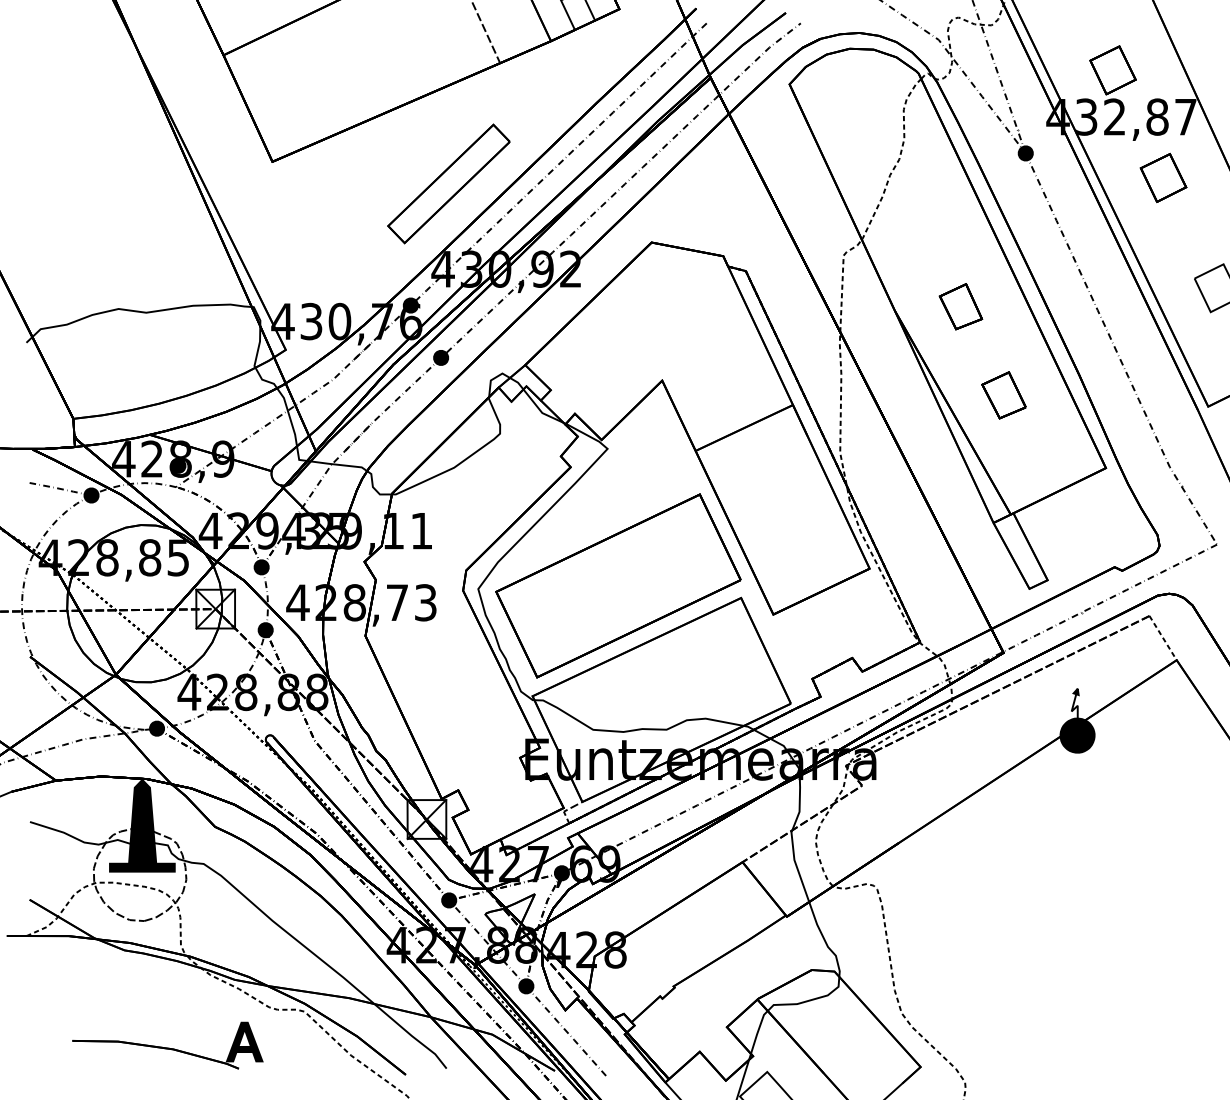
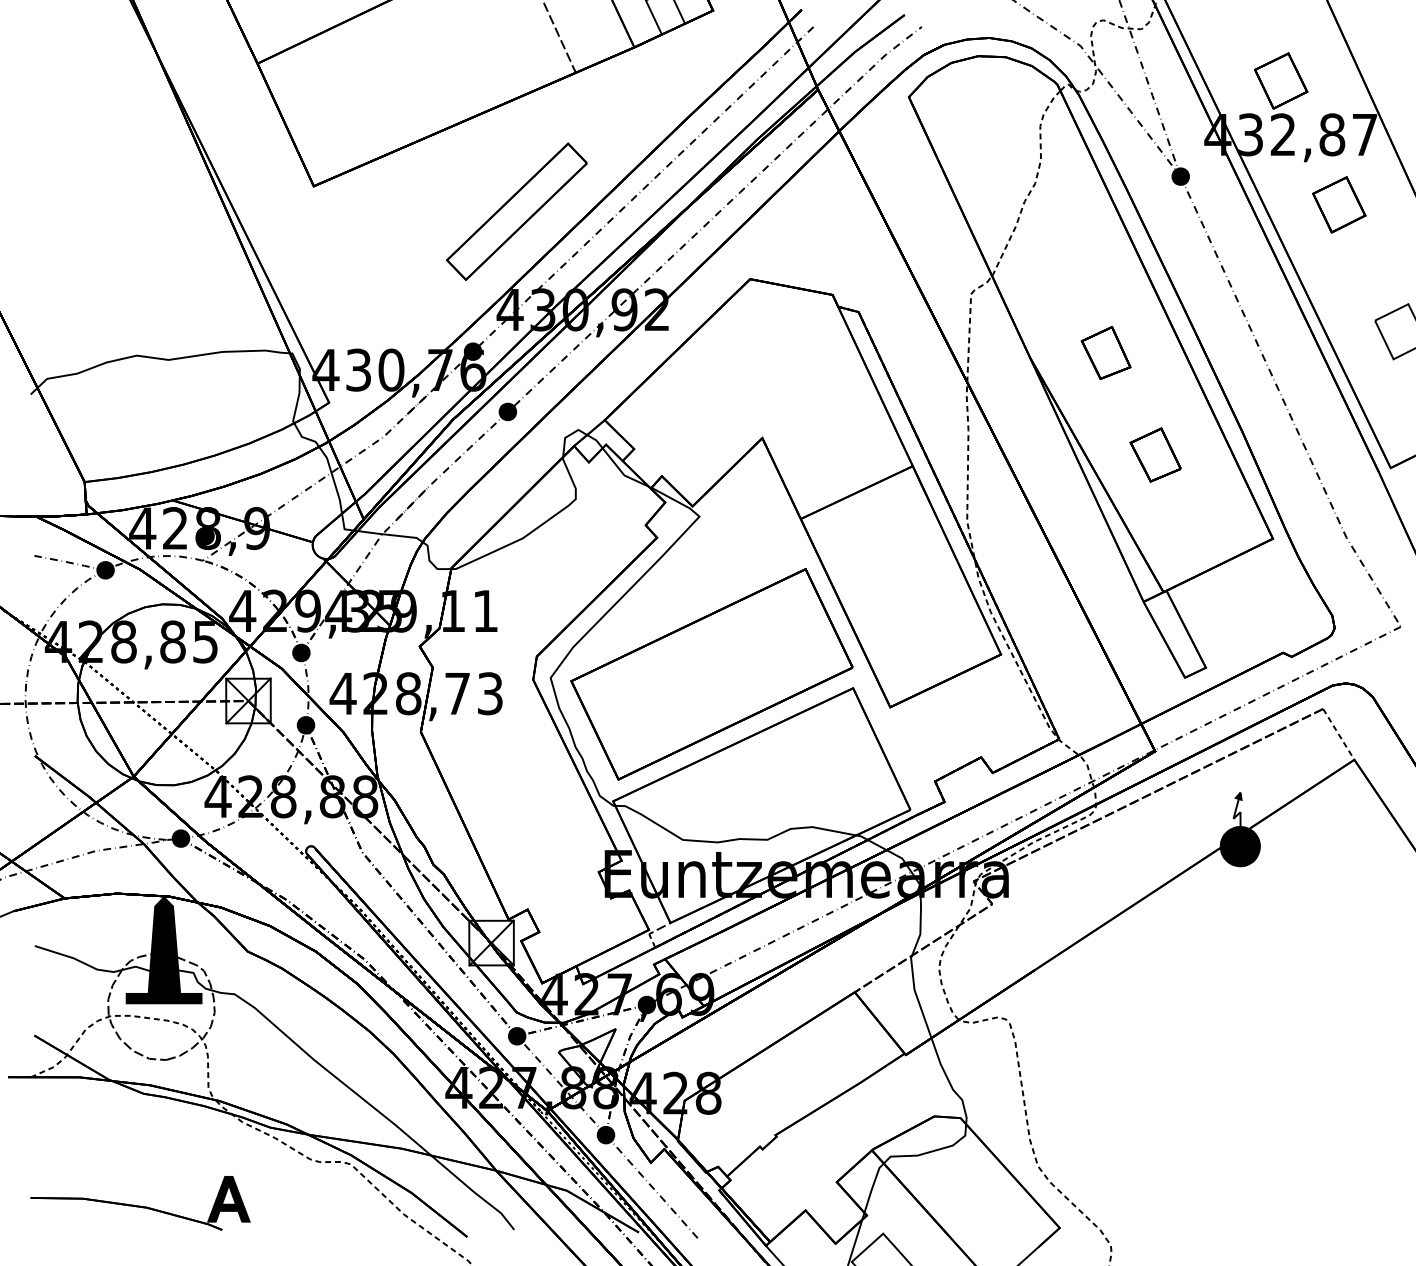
part: (167, 1045) -> (140, 1203), moved

